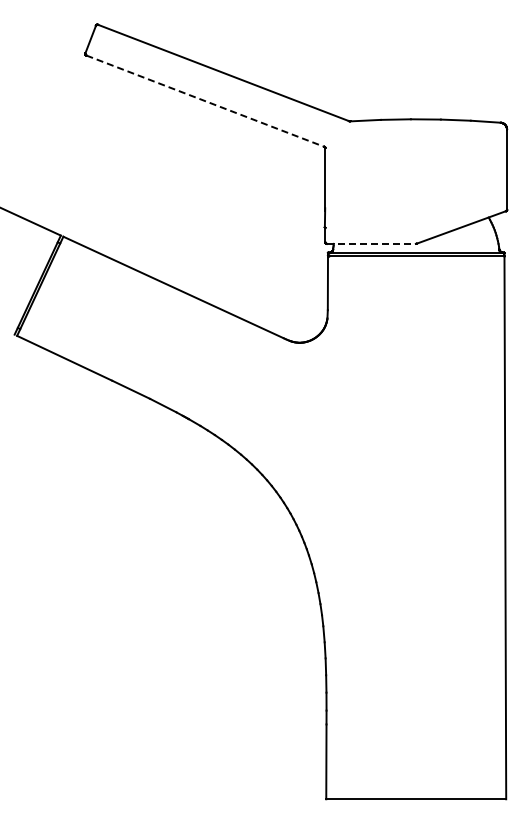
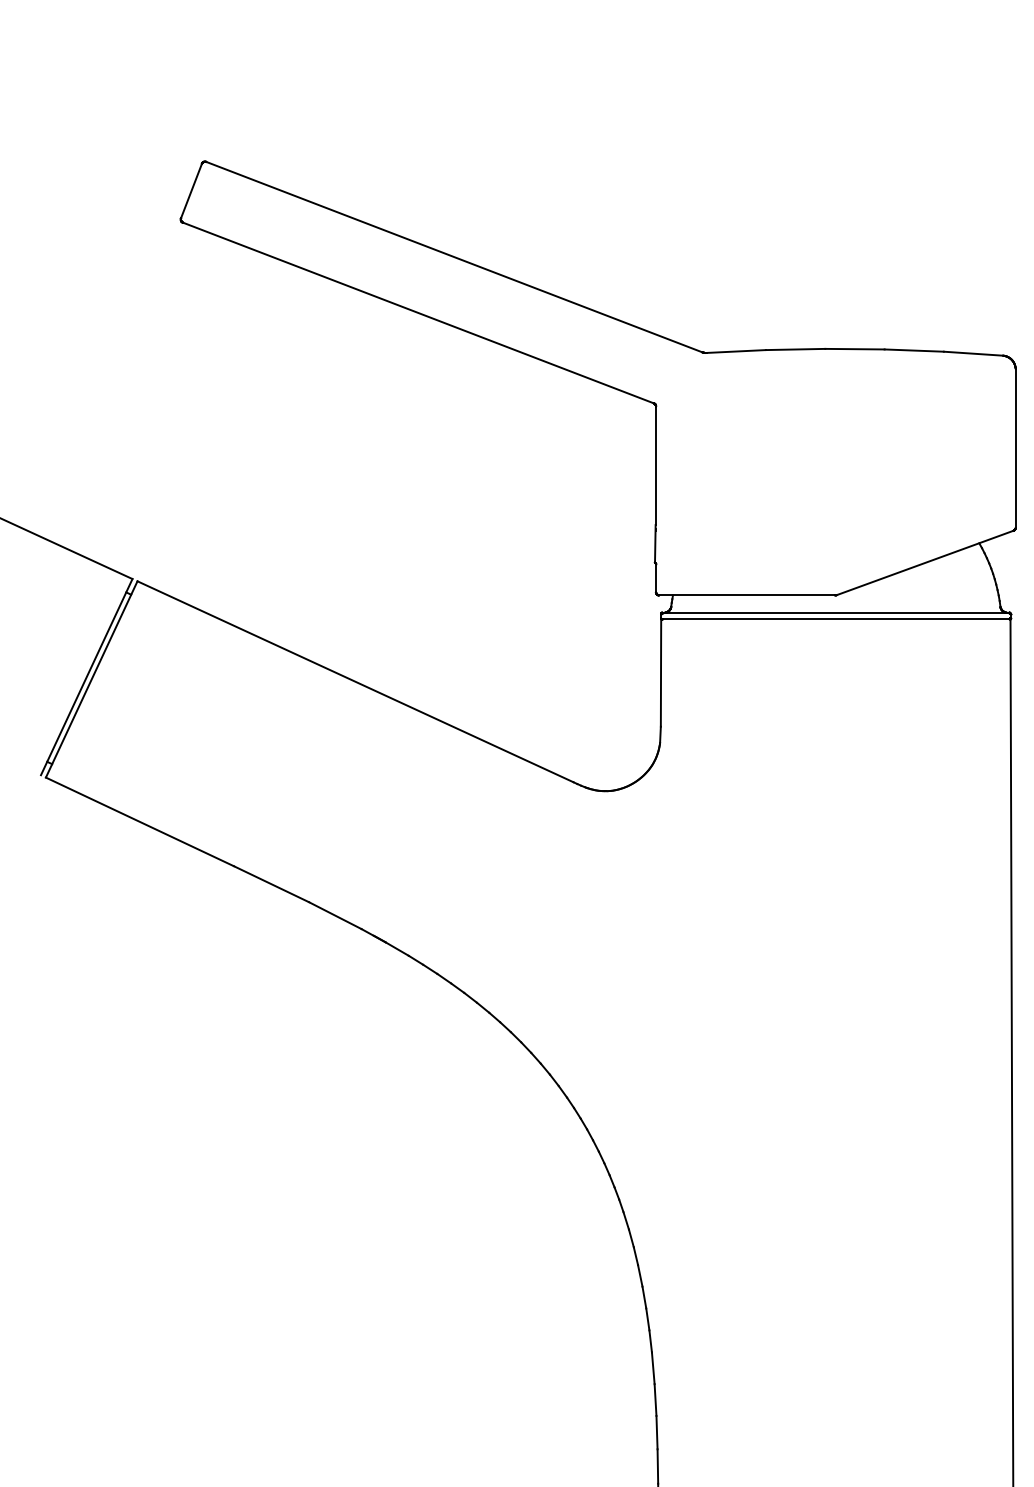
line: (205, 101) -> (418, 313), dashed -> solid
line: (371, 243) -> (747, 594), dashed -> solid

